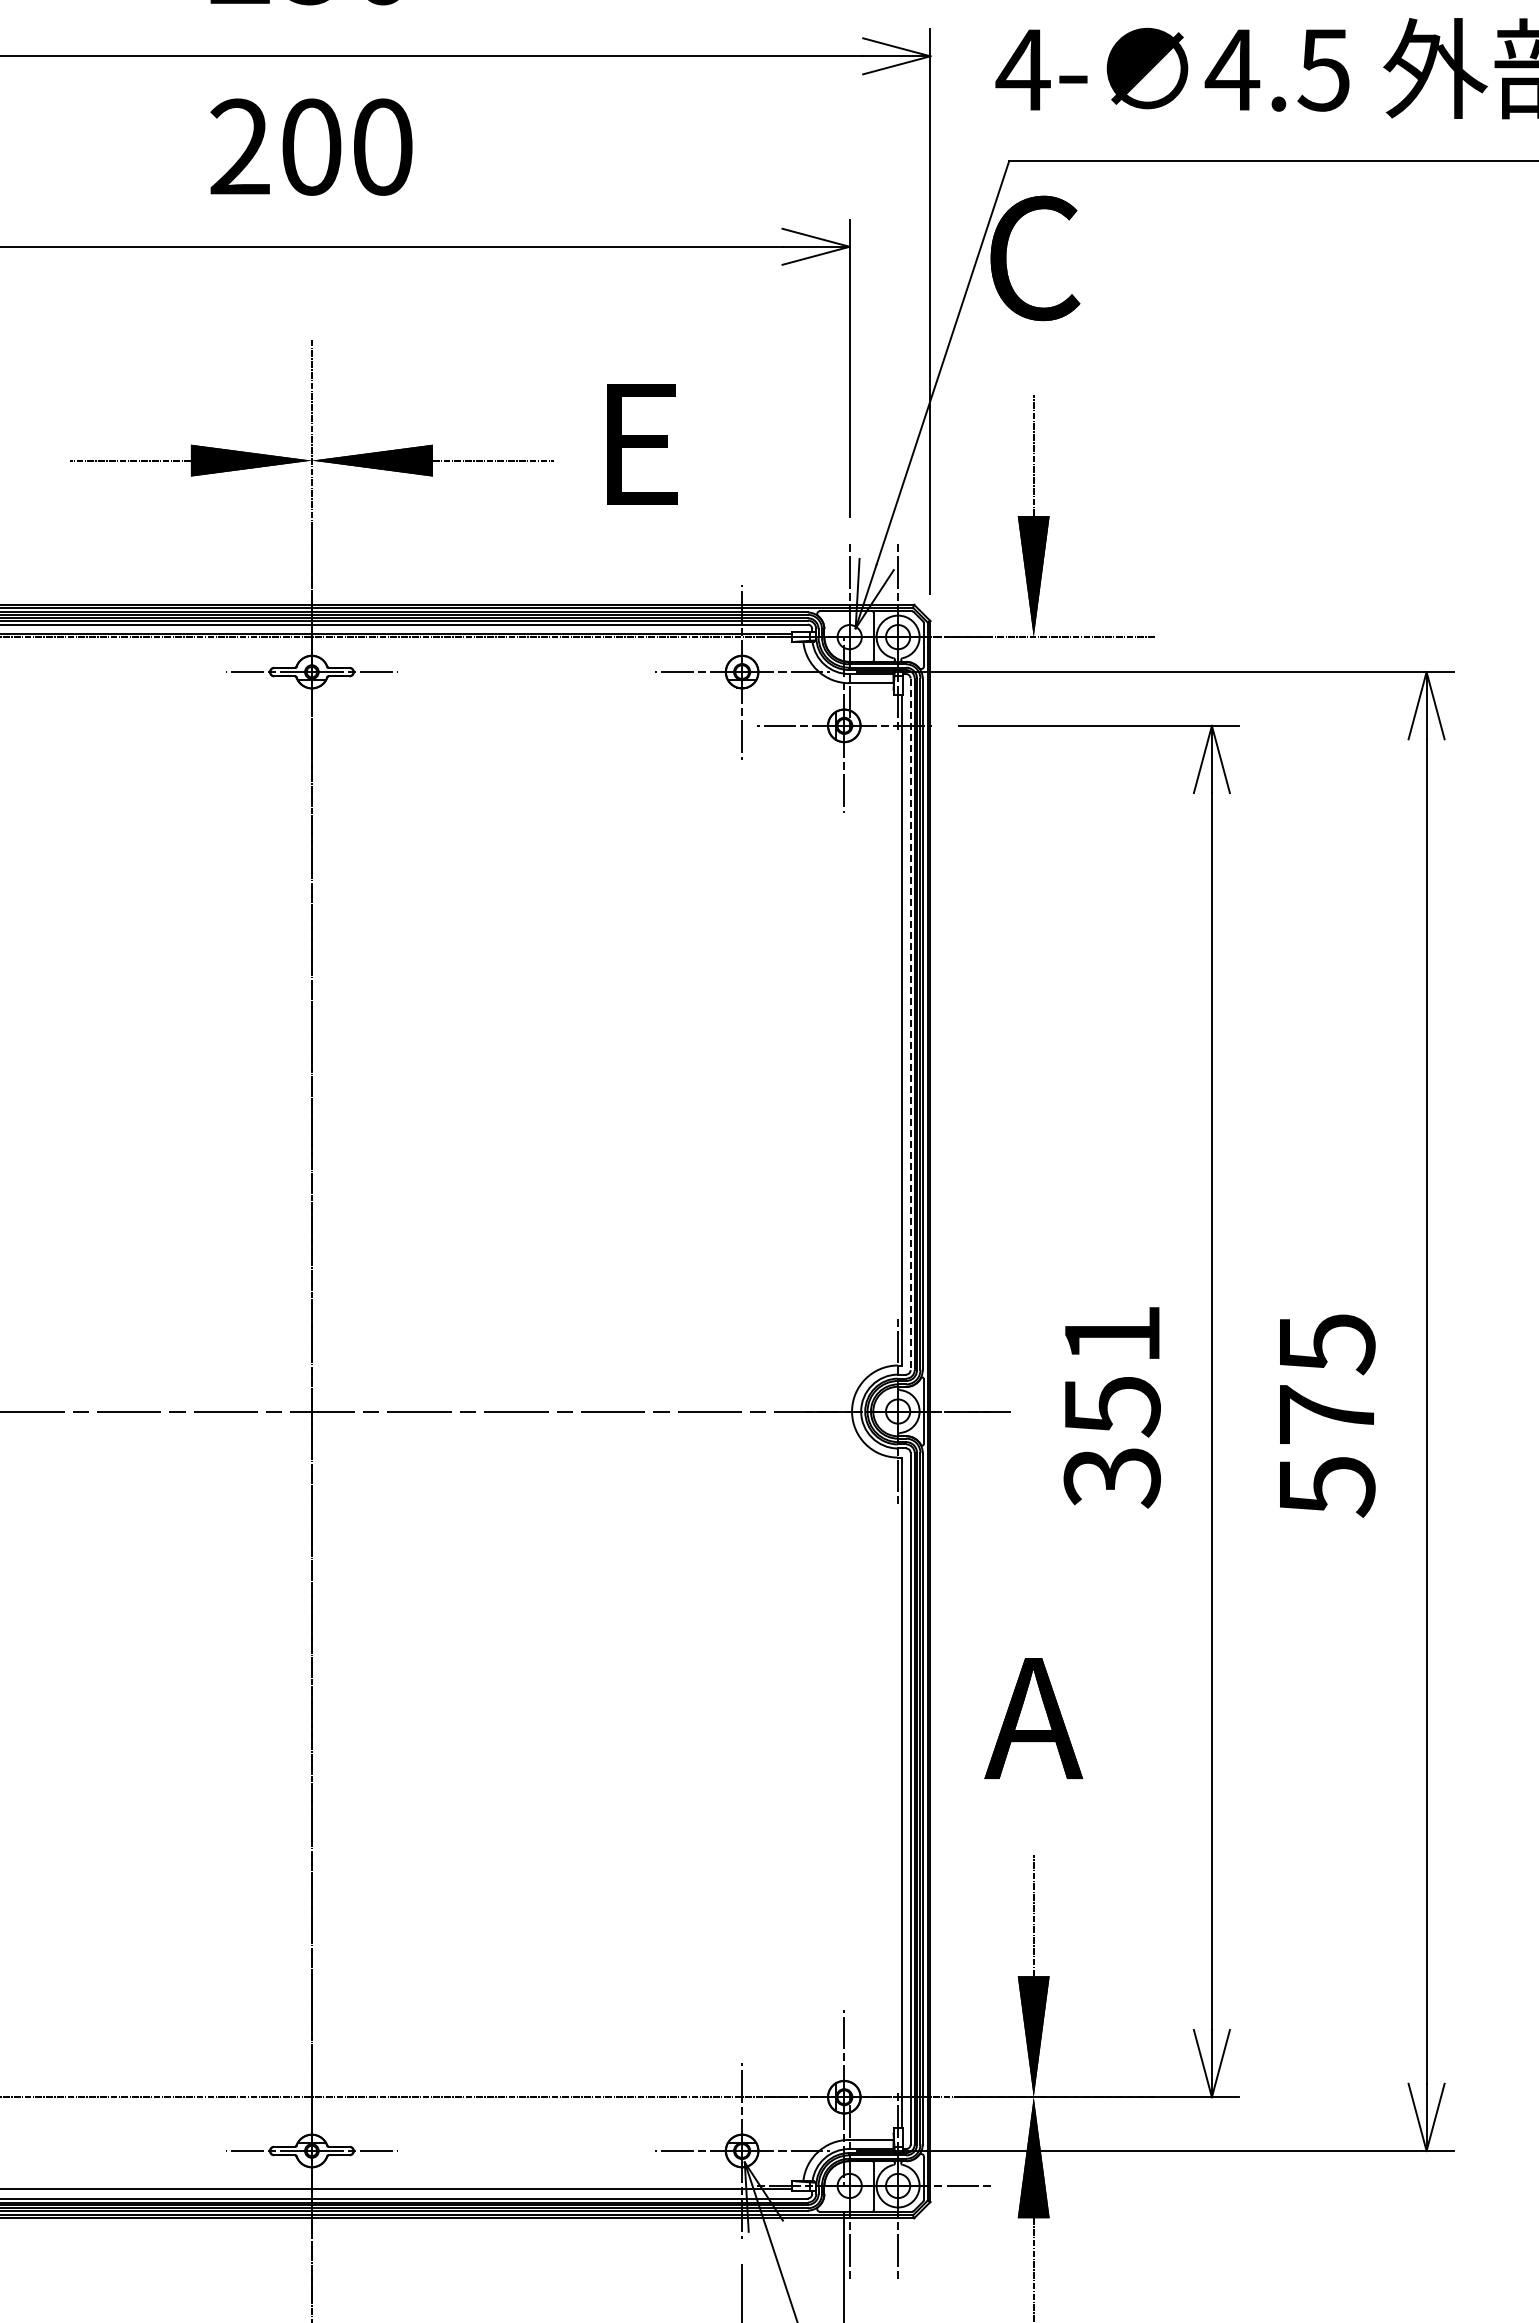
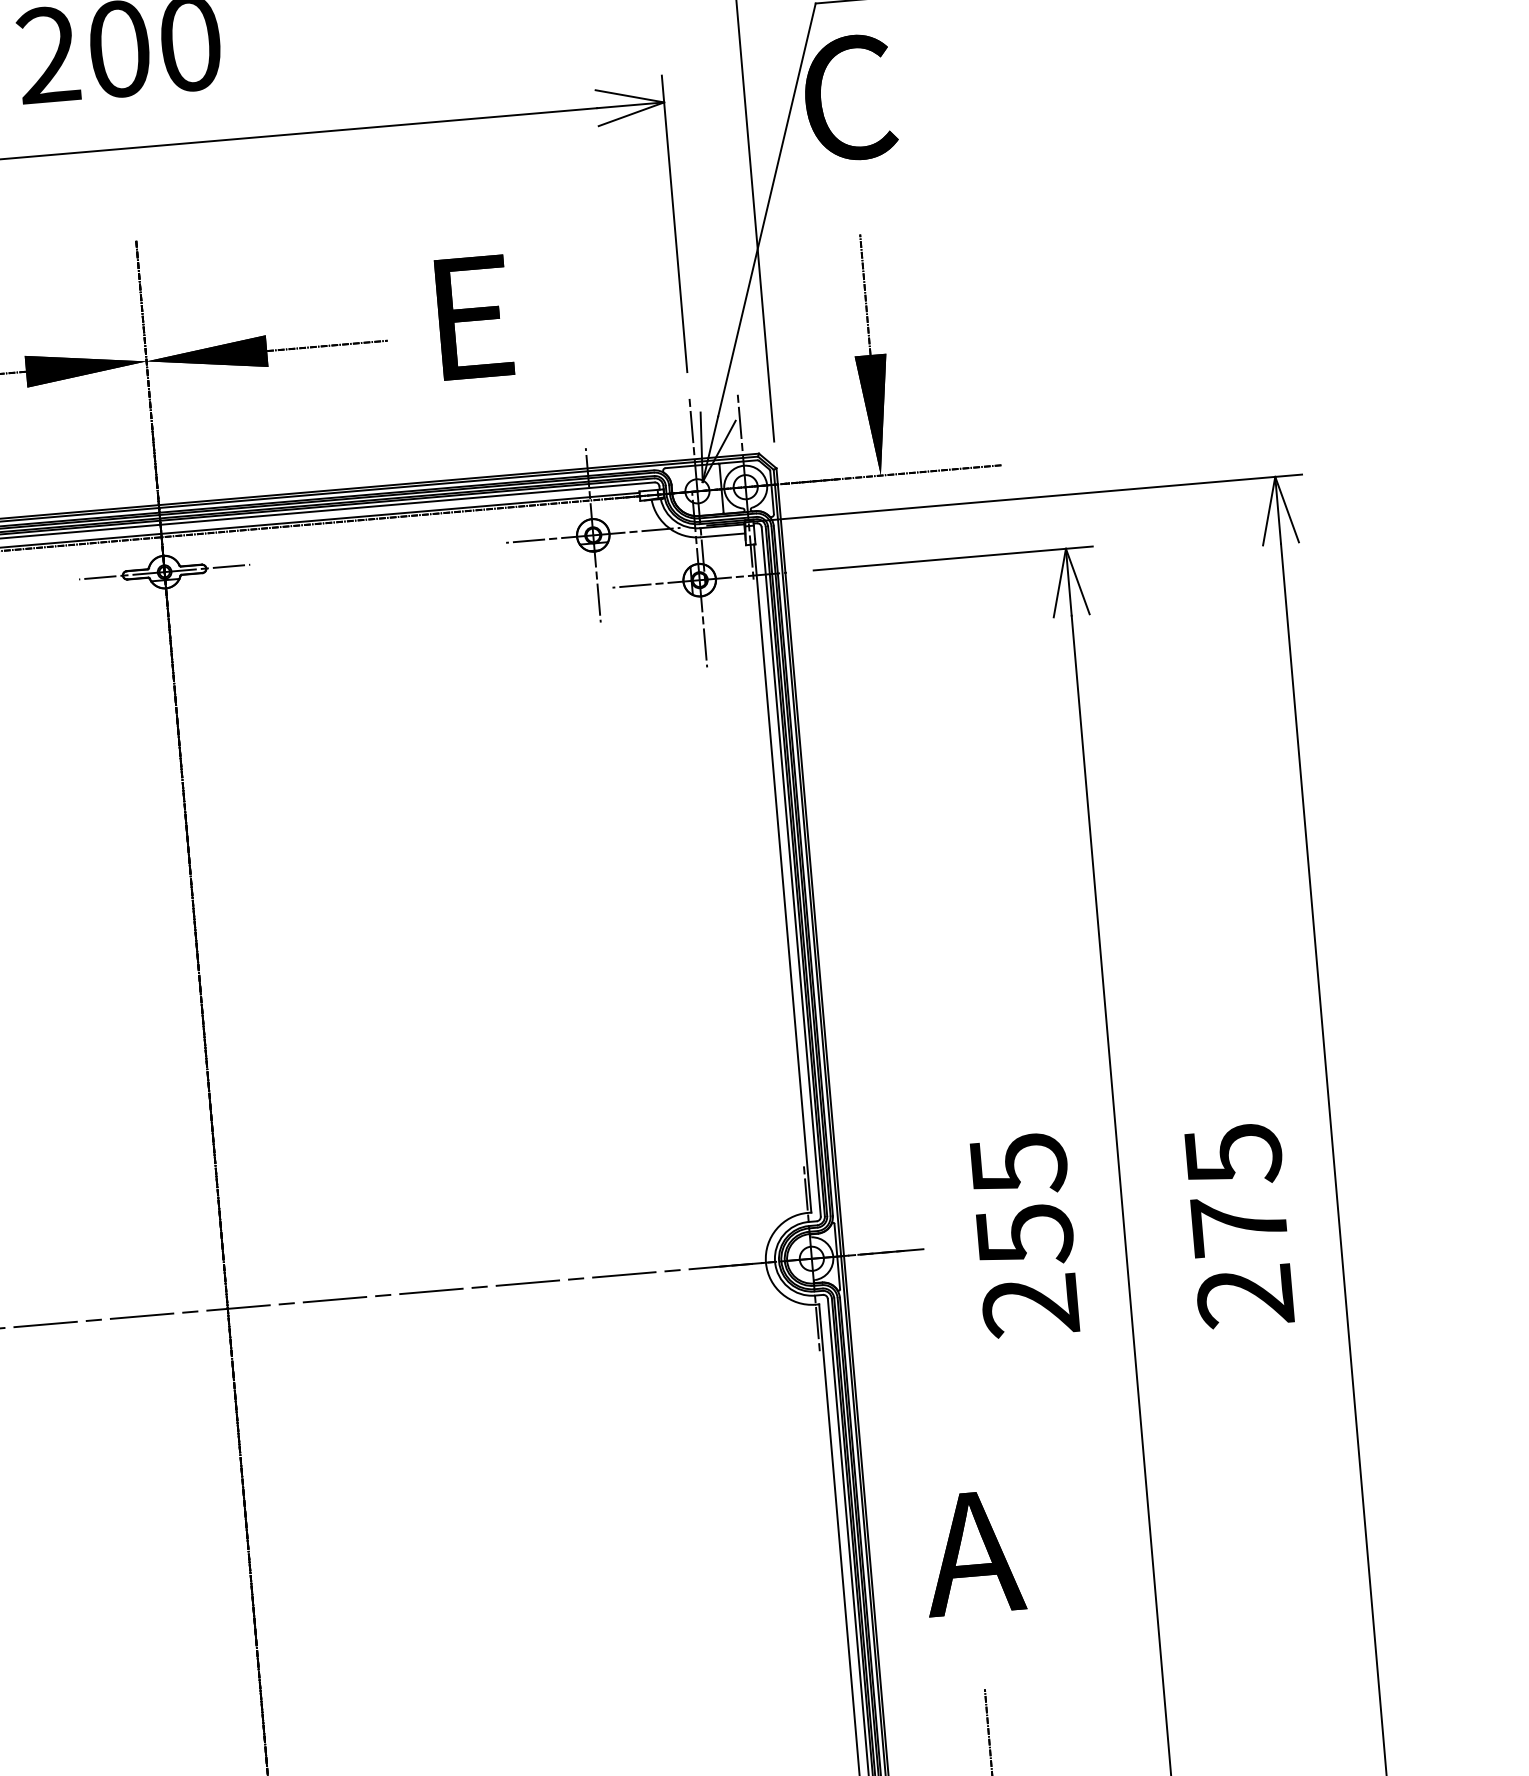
line: (910, 1024) -> (791, 872), dashed -> solid
text: (1111, 1406) -> (1024, 1235), 351 -> 255
text: (1326, 1486) -> (1245, 1296), 575 -> 275

